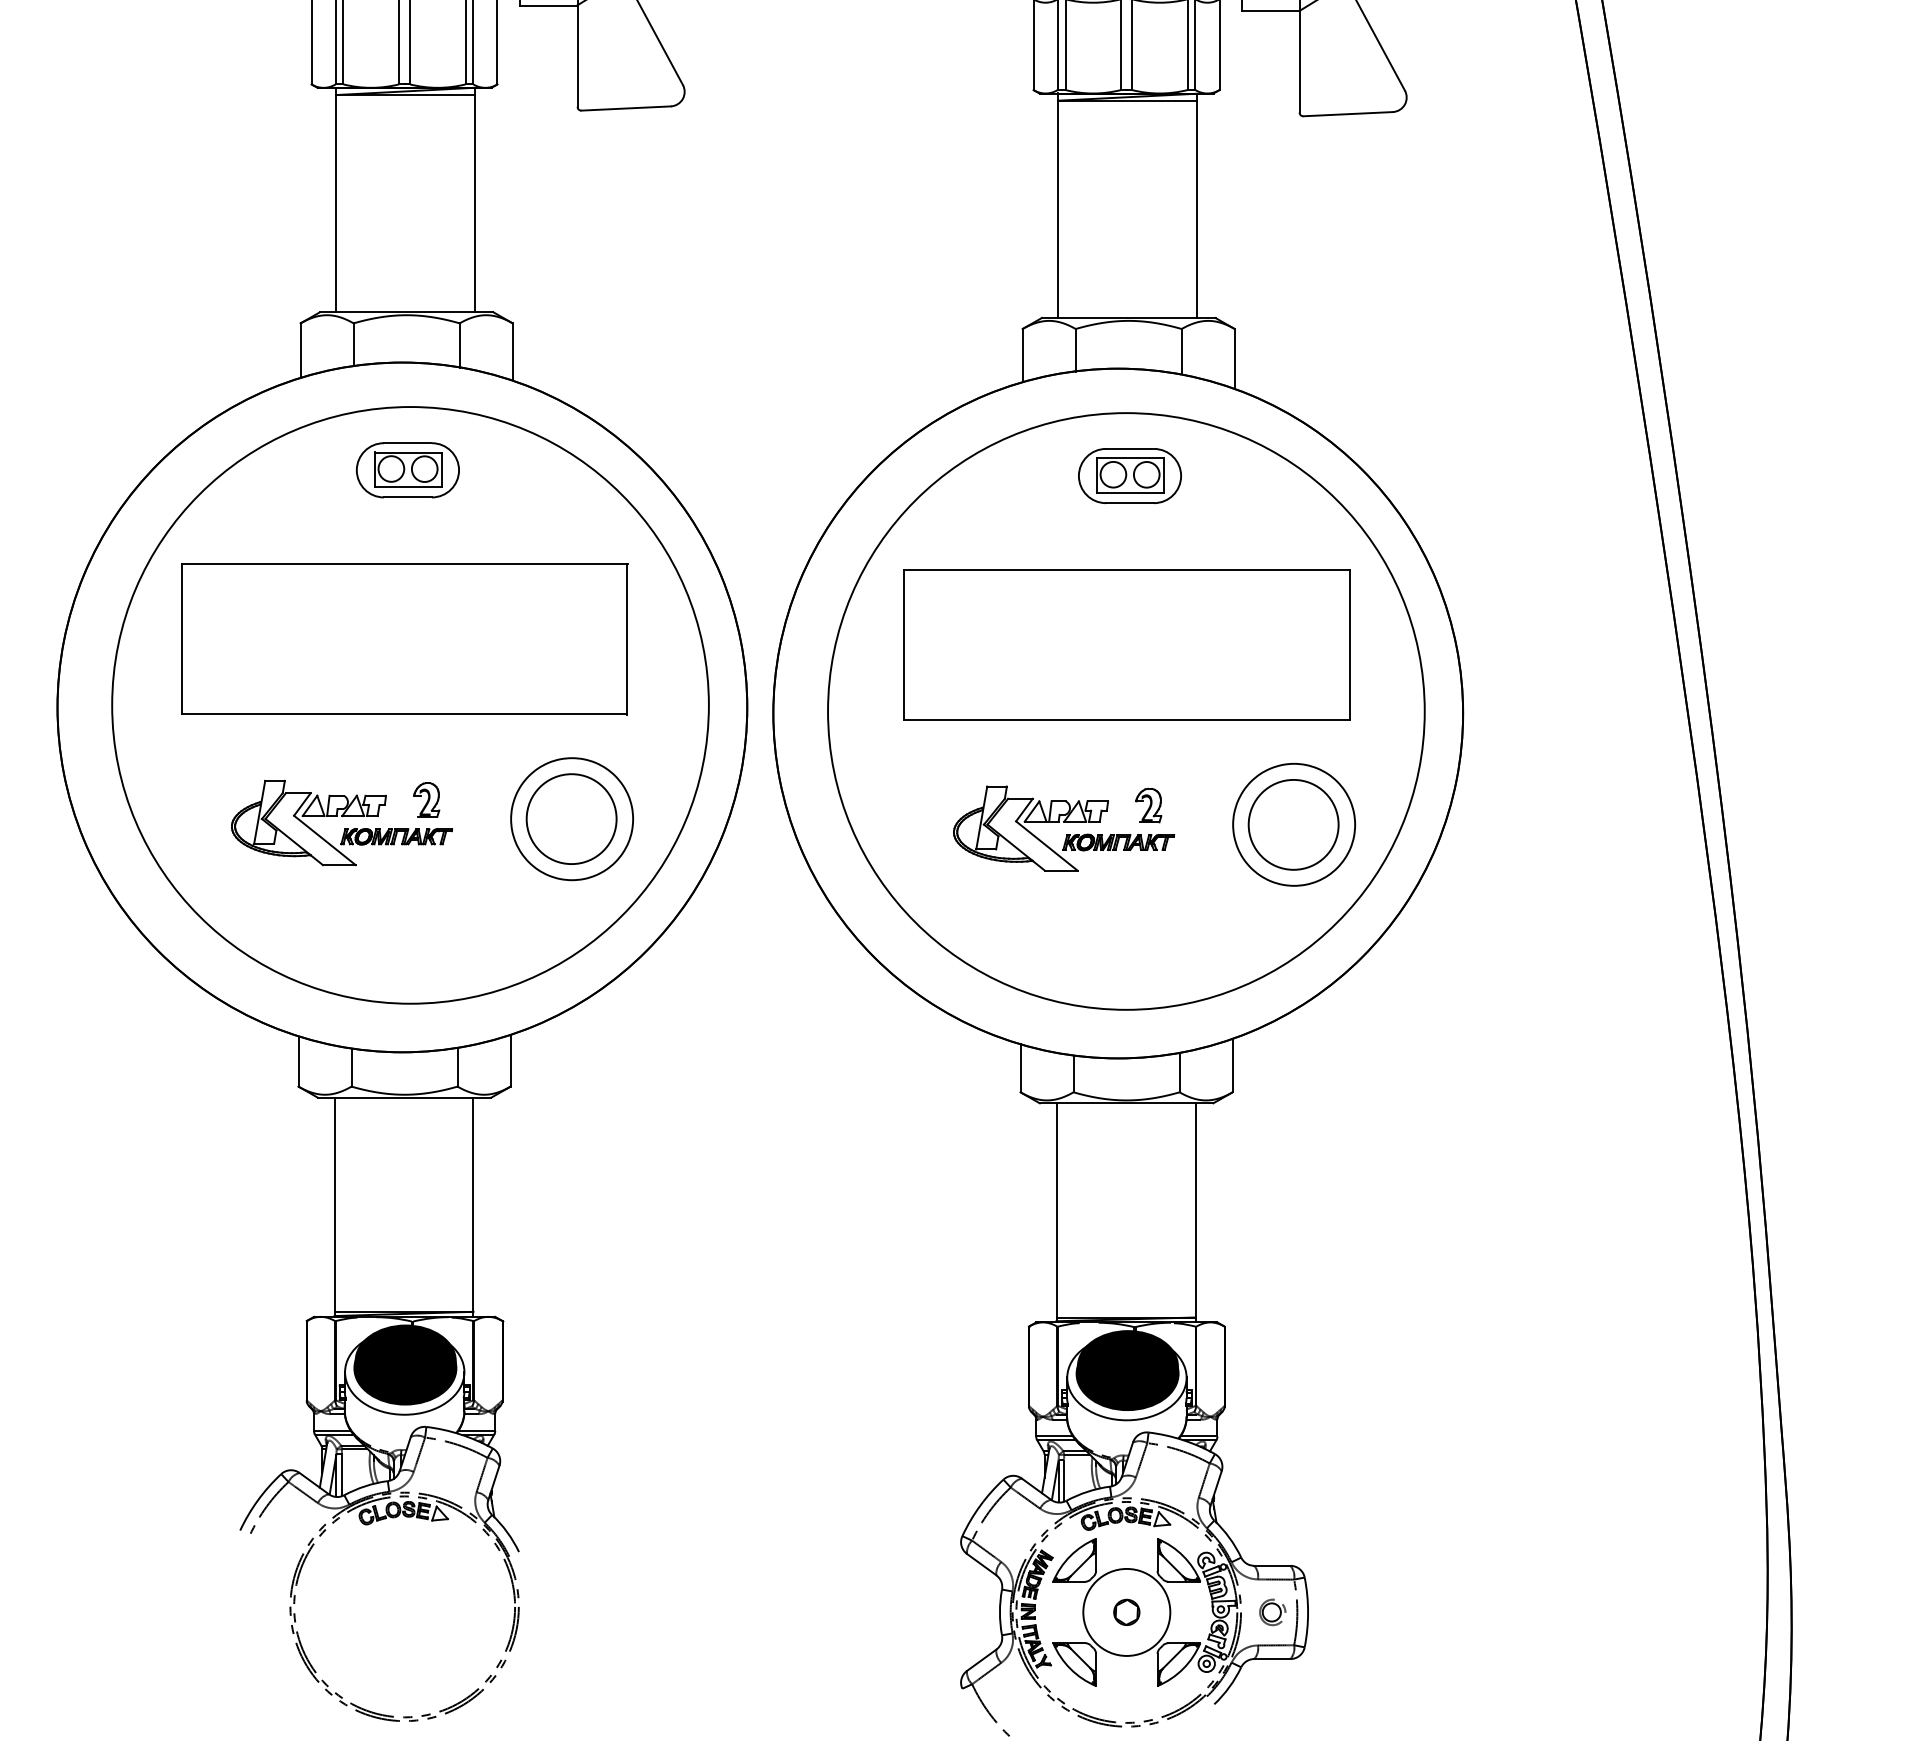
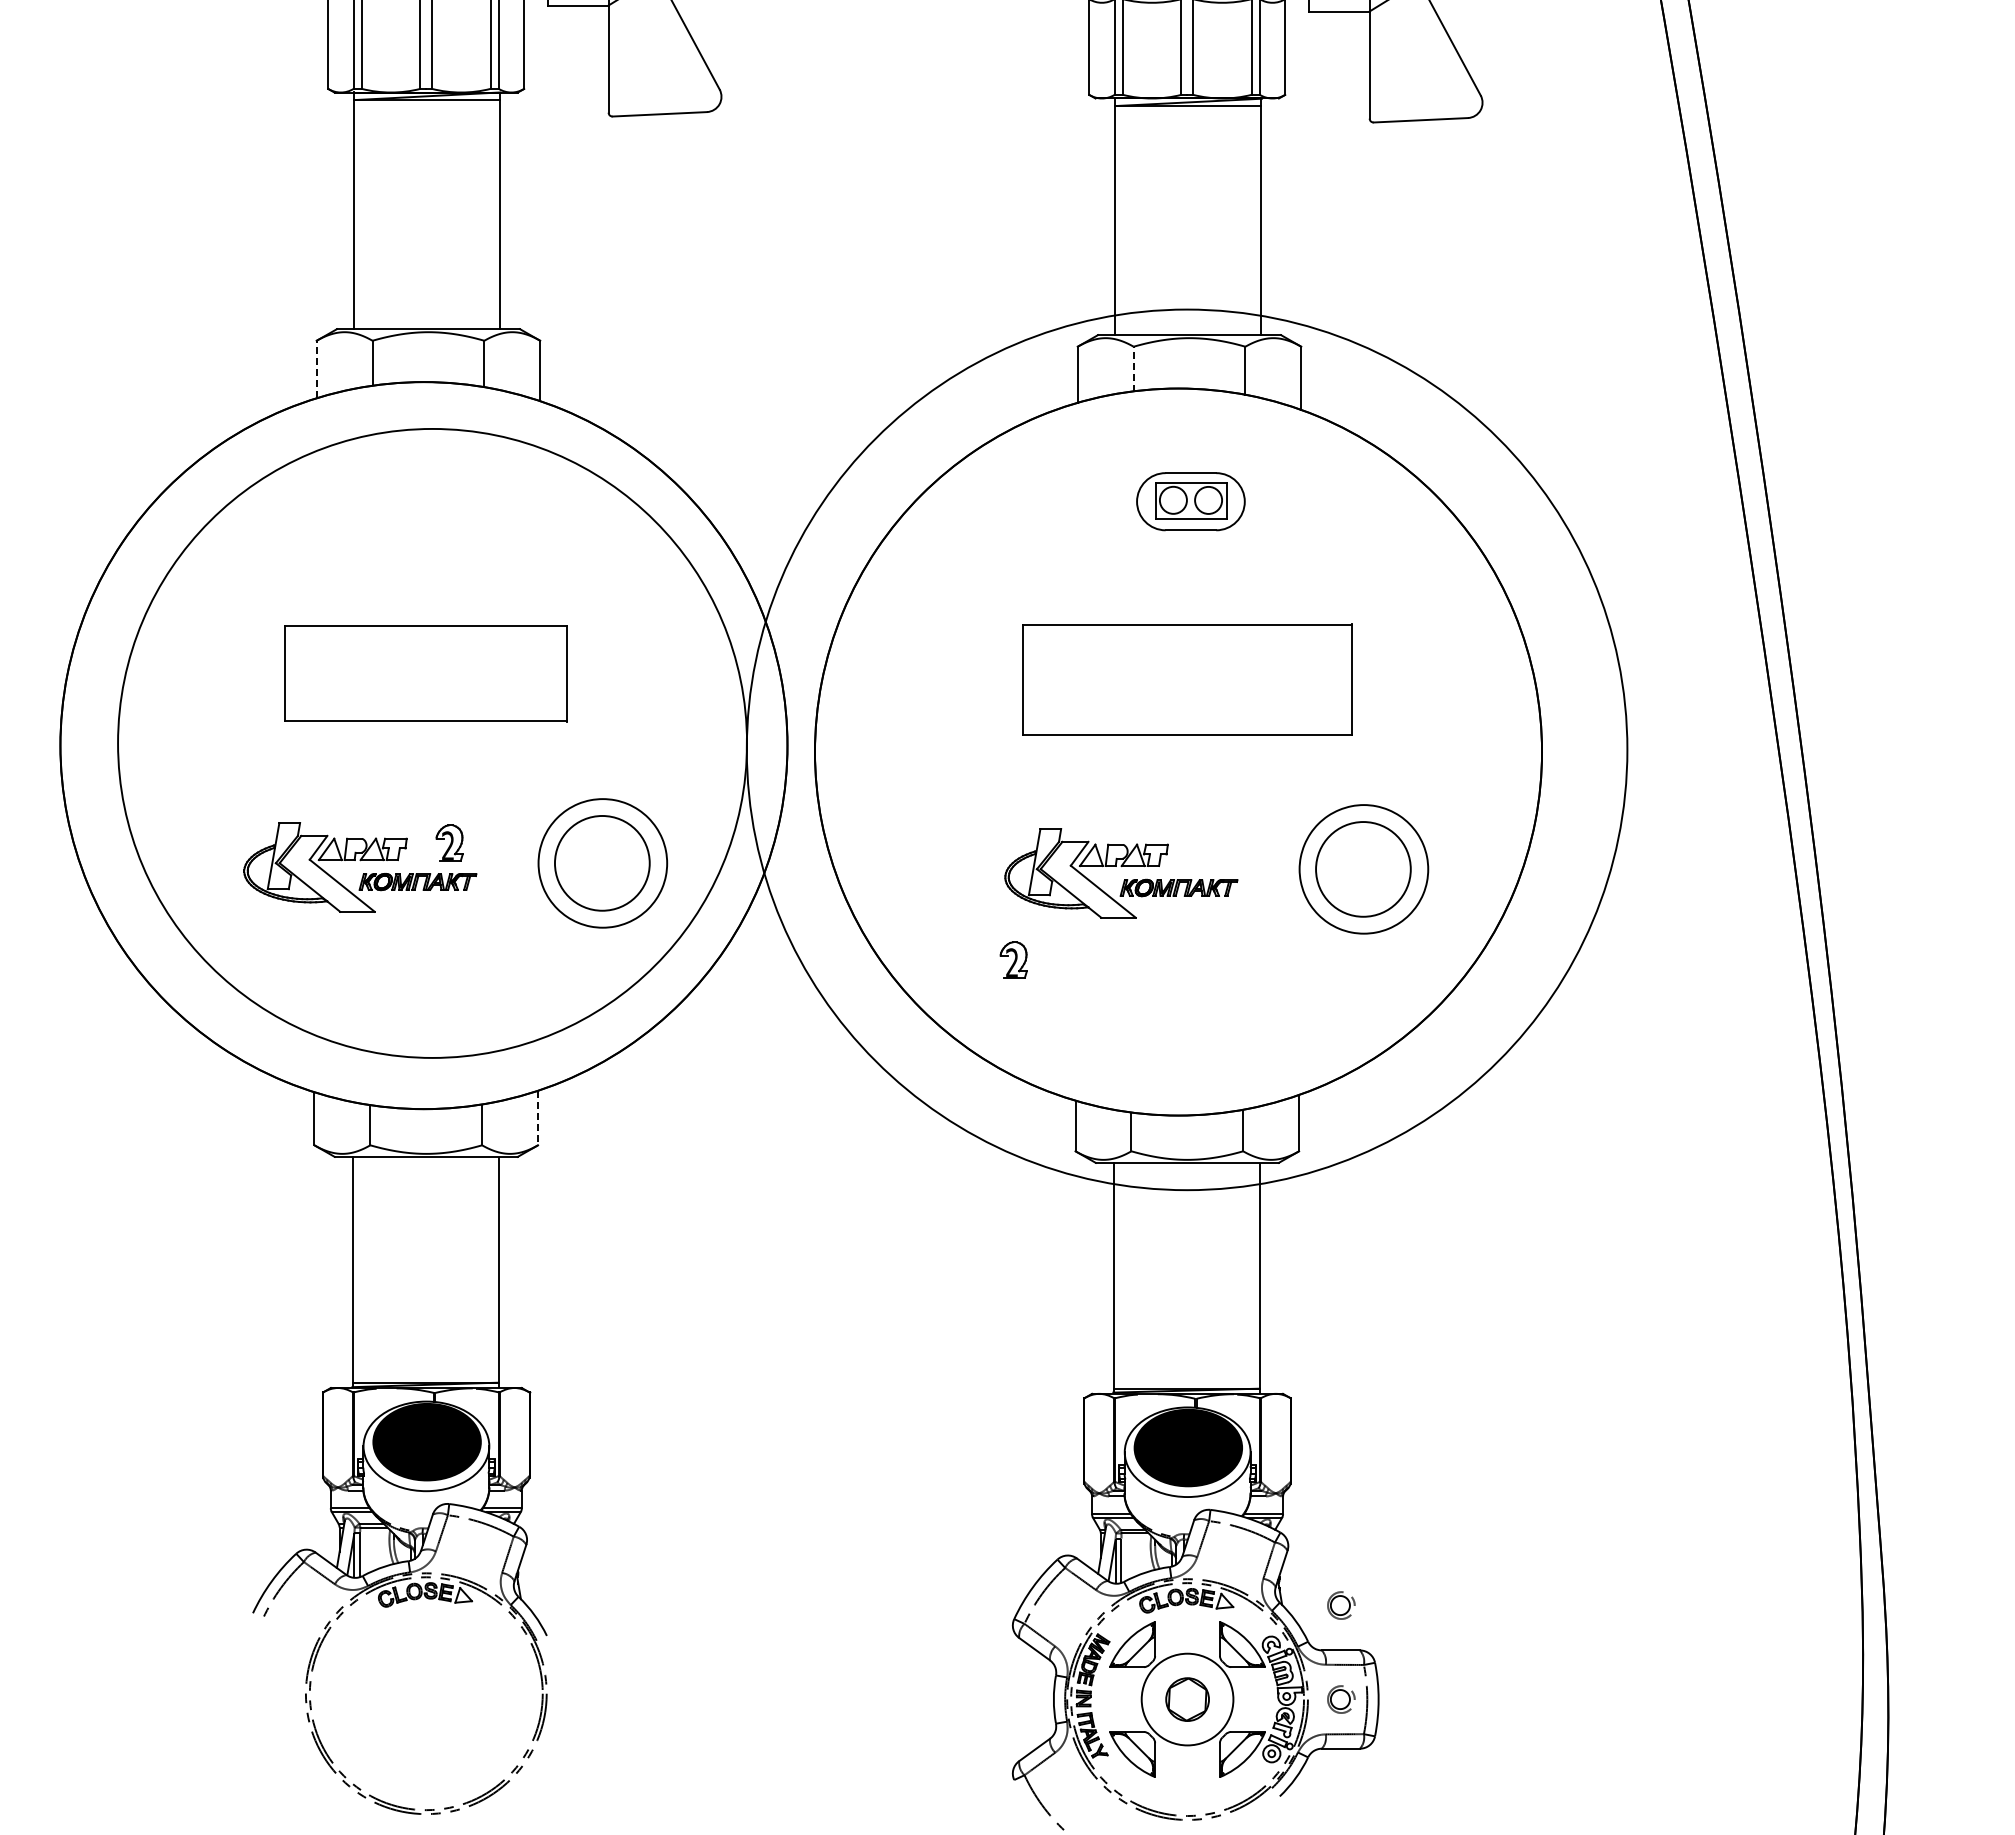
line: (300, 349) -> (316, 368), solid -> dashed
line: (1075, 349) -> (1133, 368), solid -> dashed
part: (407, 470) -> (429, 495), removed
part: (403, 639) -> (425, 673), size x0.6
part: (1125, 644) -> (1186, 679), size x0.7
circle: (1125, 711) -> (1186, 749), size x1.4
part: (1148, 805) -> (1013, 959), moved
line: (511, 1061) -> (538, 1118), solid -> dashed
fill: (405, 1360) -> (427, 1434), removed
fill: (1127, 1365) -> (1188, 1439), removed
part: (1272, 1523) -> (1341, 1605), added
part: (1126, 1612) -> (1187, 1699), size x1.6

